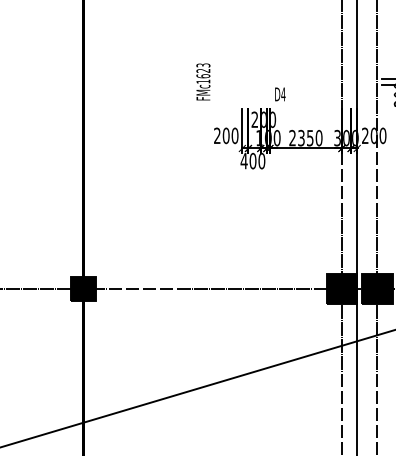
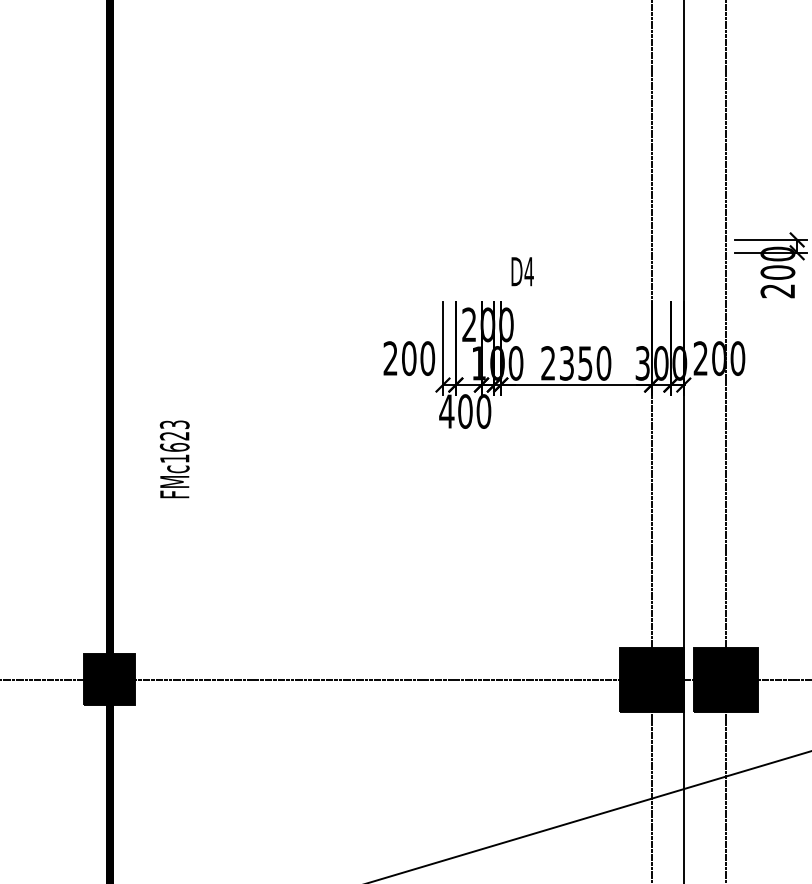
text: (203, 81) -> (174, 458), moved

